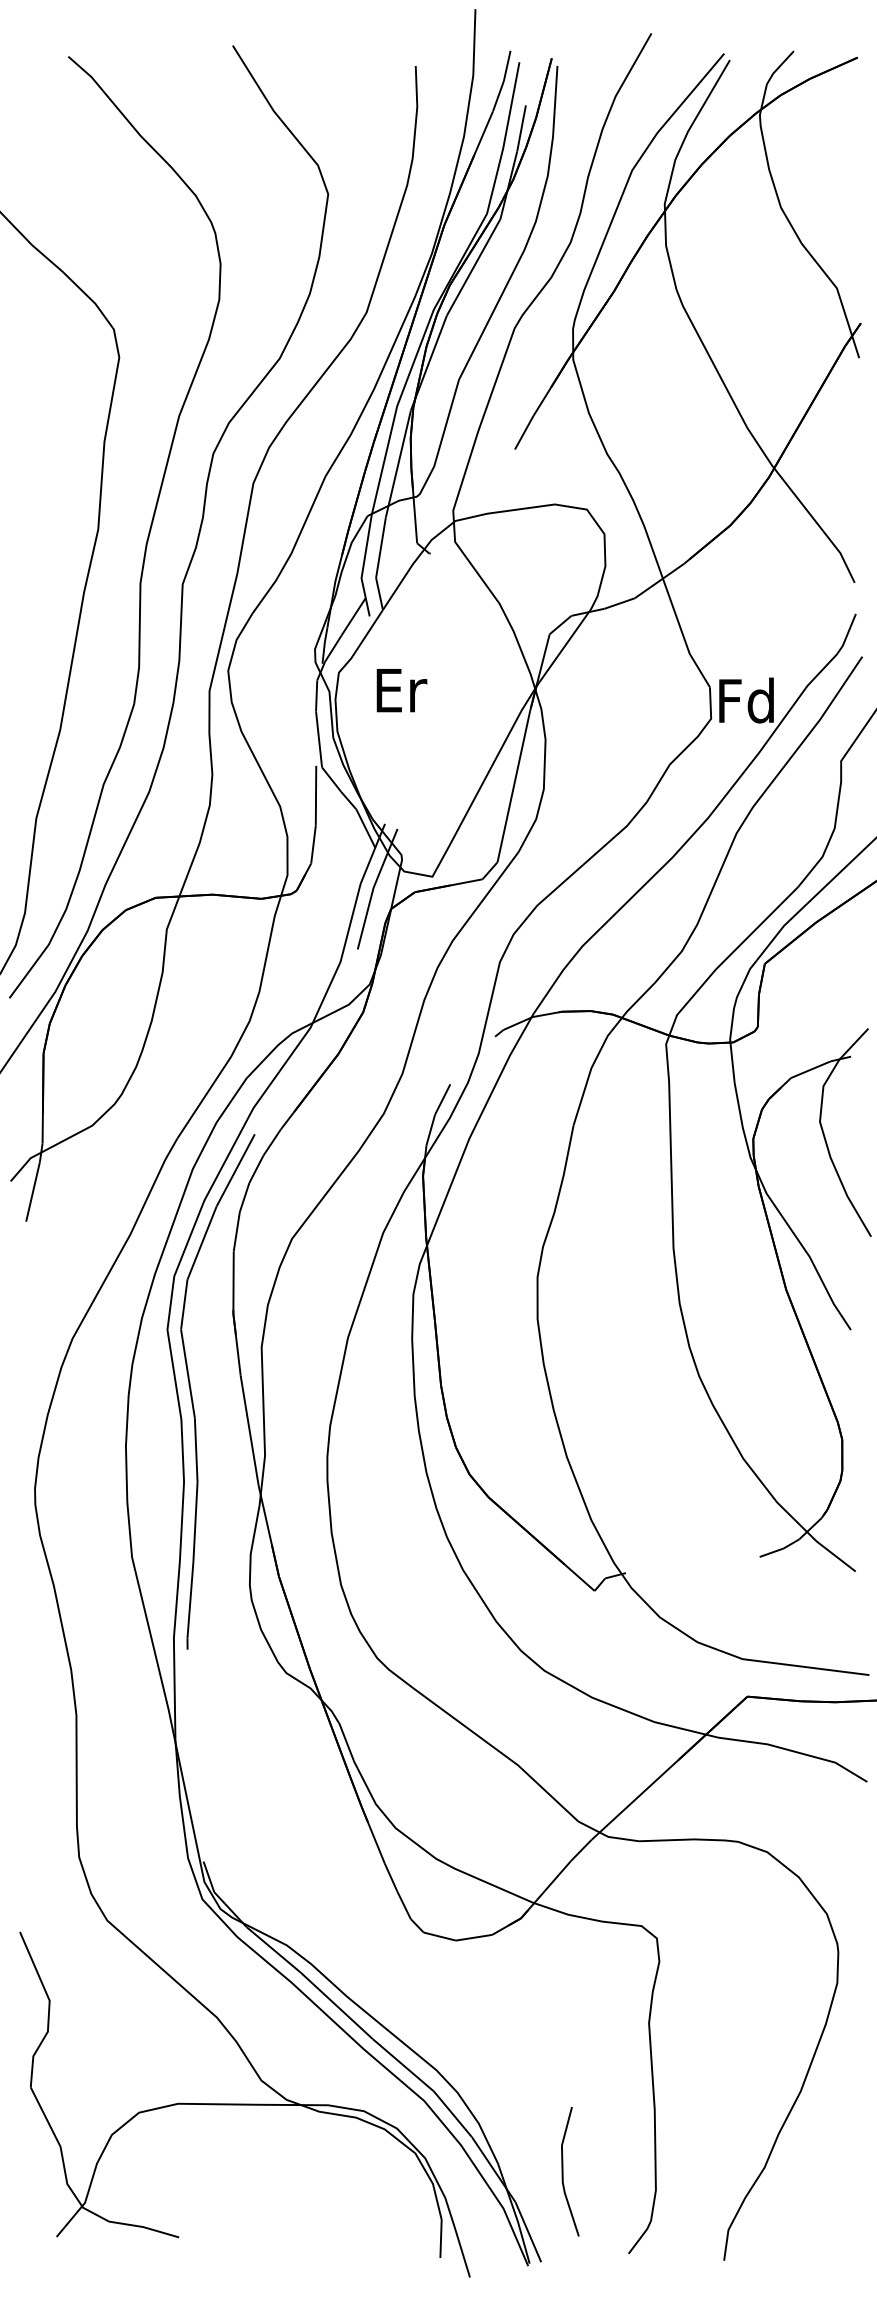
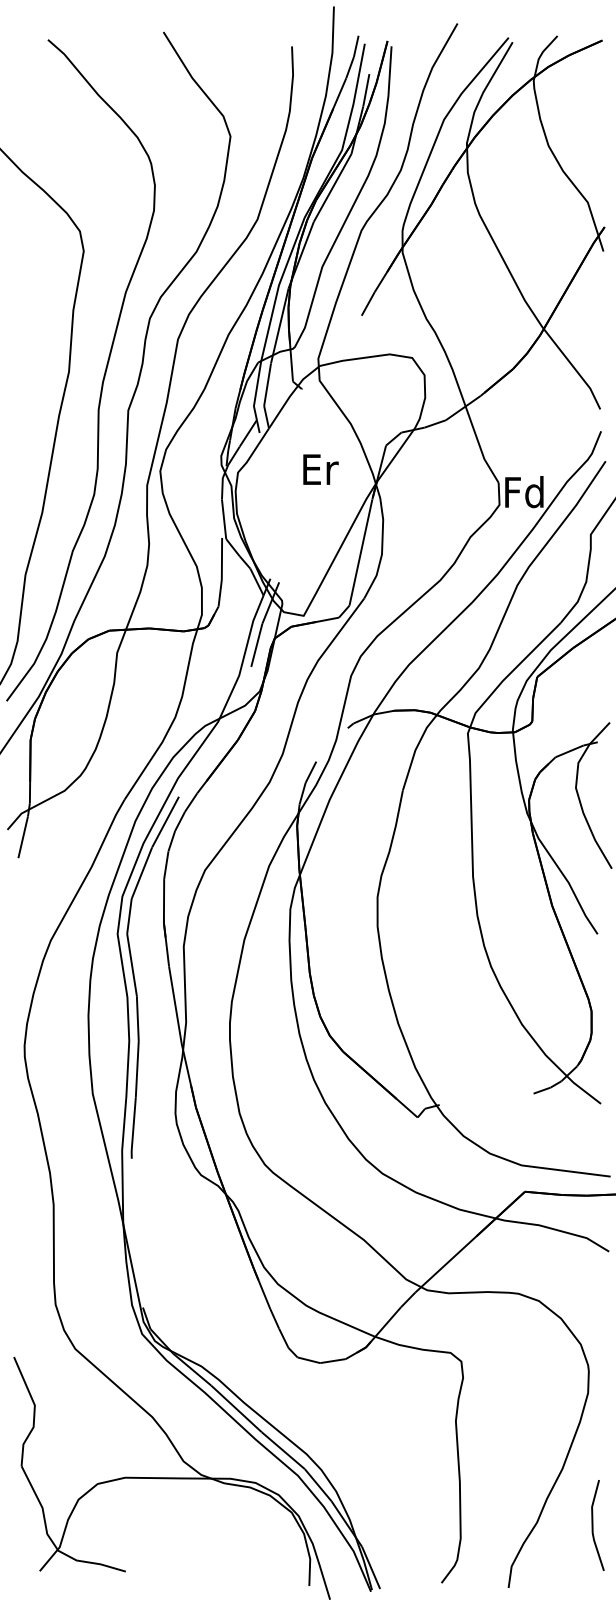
text: (401, 690) -> (320, 469), moved
line: (563, 2171) -> (593, 1525), moved

